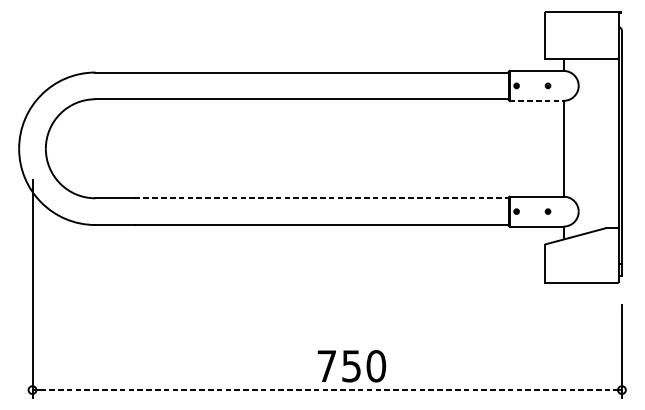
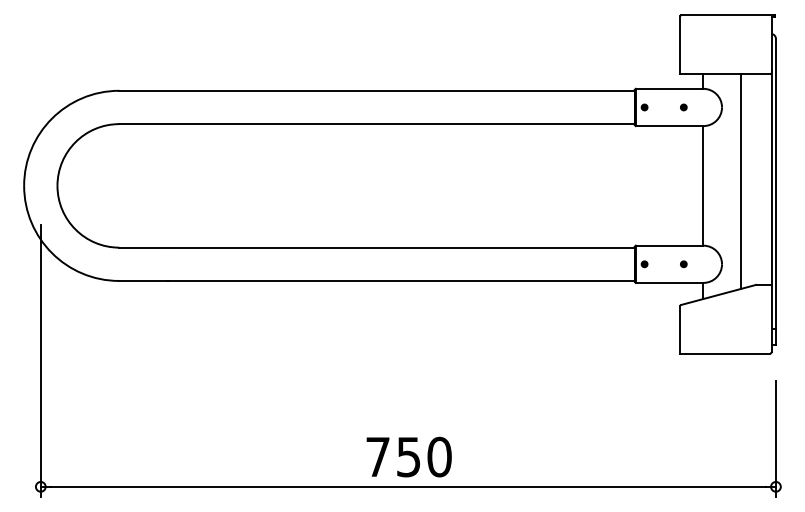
line: (536, 101) -> (669, 126), dashed -> solid
line: (593, 145) -> (740, 181), added
line: (322, 198) -> (402, 247), dashed -> solid
text: (351, 365) -> (408, 456), moved
line: (327, 389) -> (408, 486), dashed -> solid

